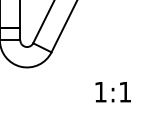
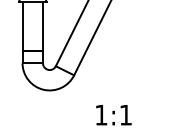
text: (112, 92) -> (113, 115), moved

